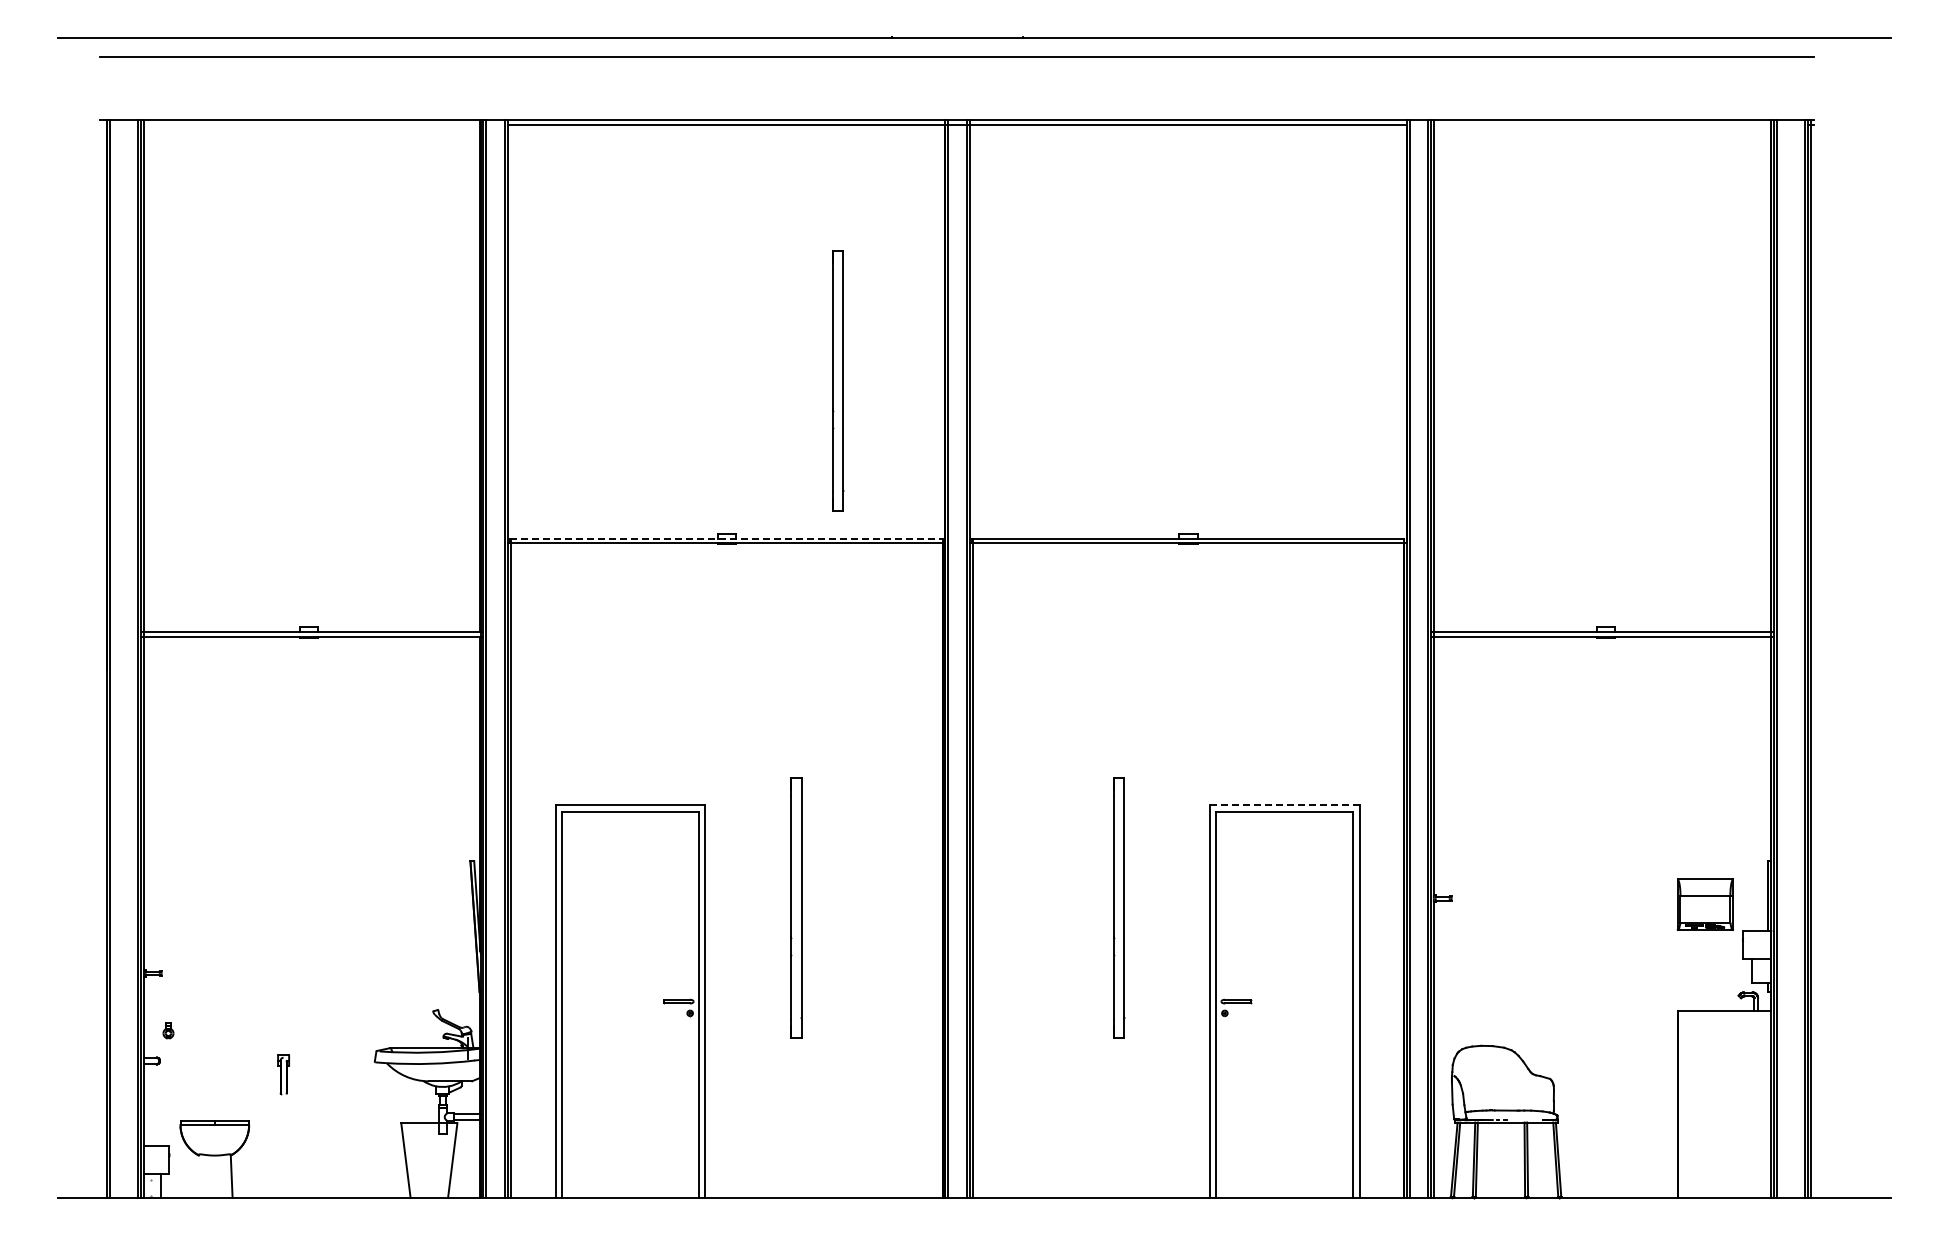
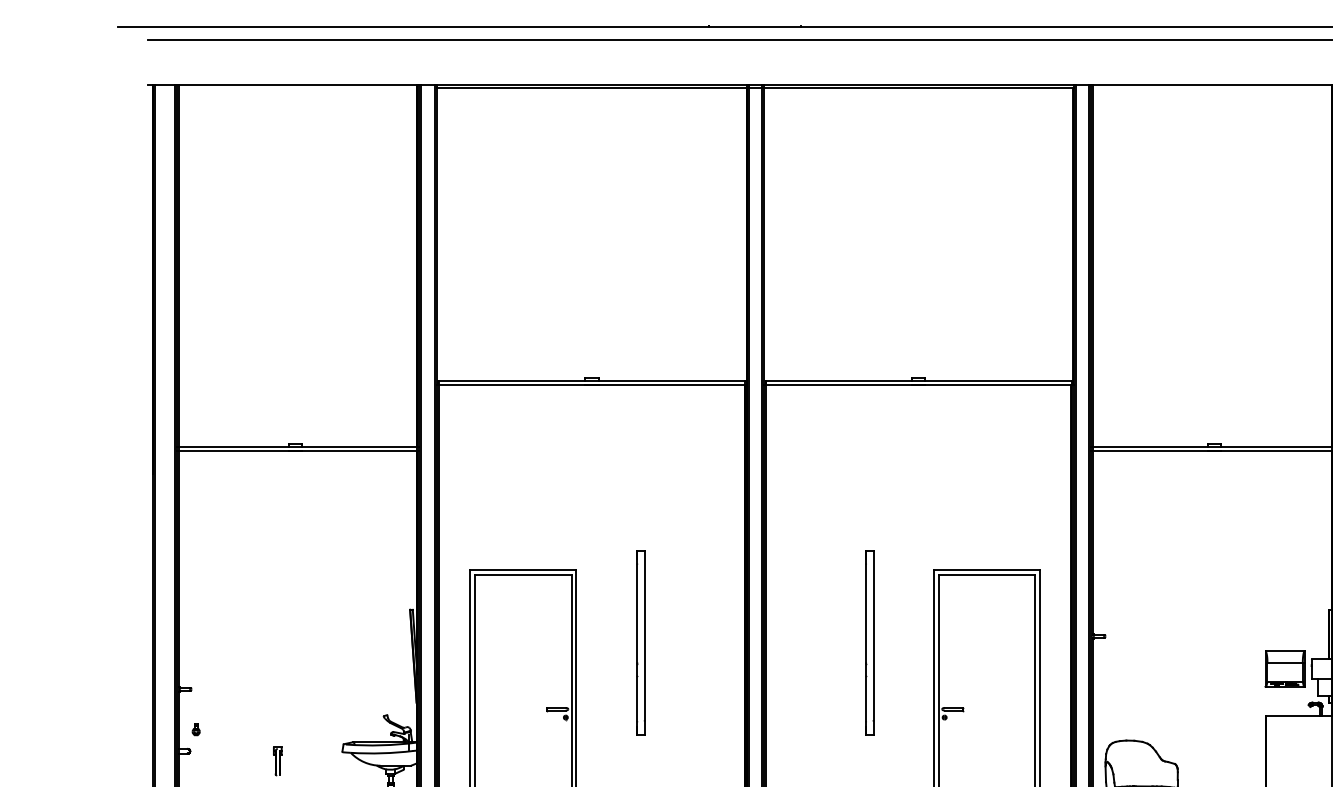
part: (838, 380) -> (670, 269), removed
line: (727, 538) -> (592, 381), dashed -> solid
line: (1284, 805) -> (986, 570), dashed -> solid
part: (1704, 904) -> (1284, 668), moved

